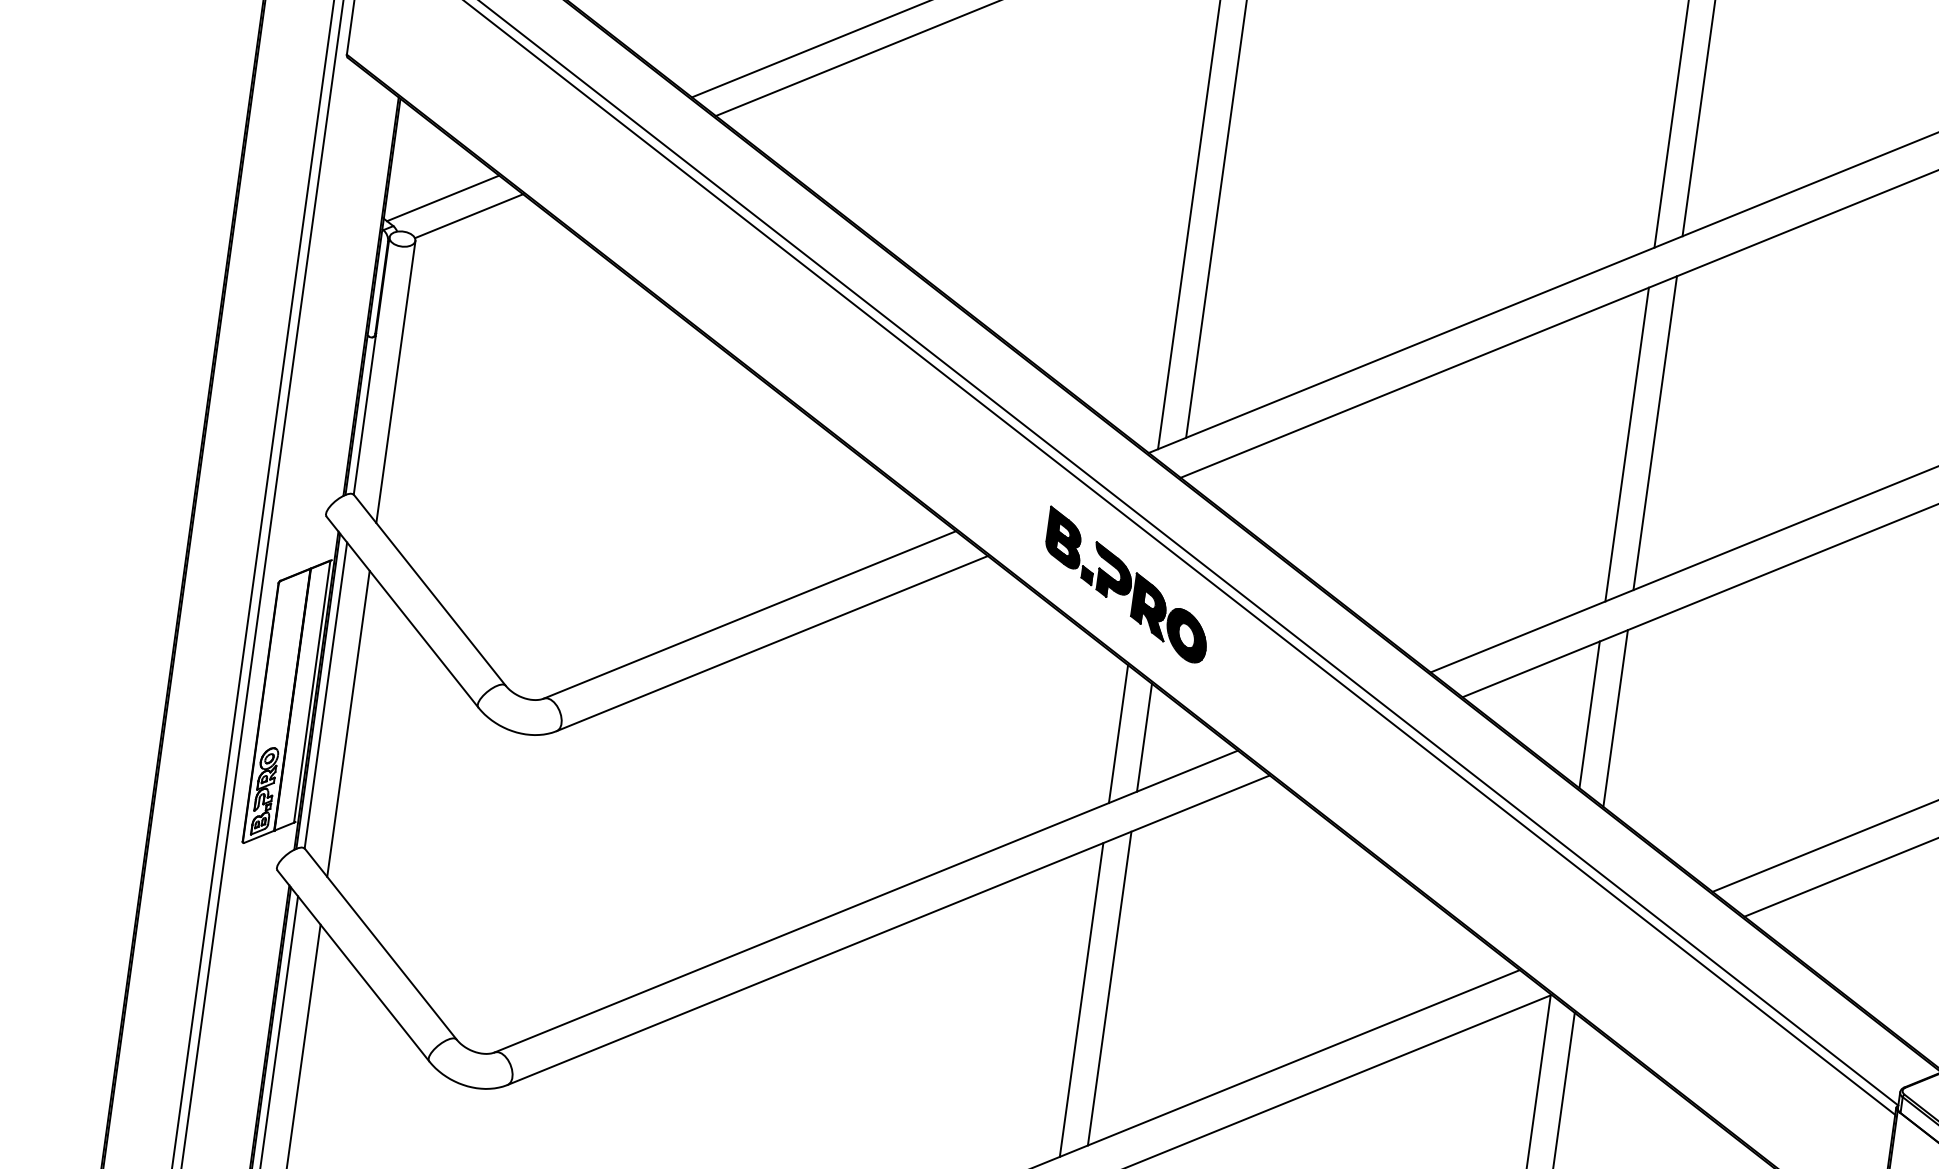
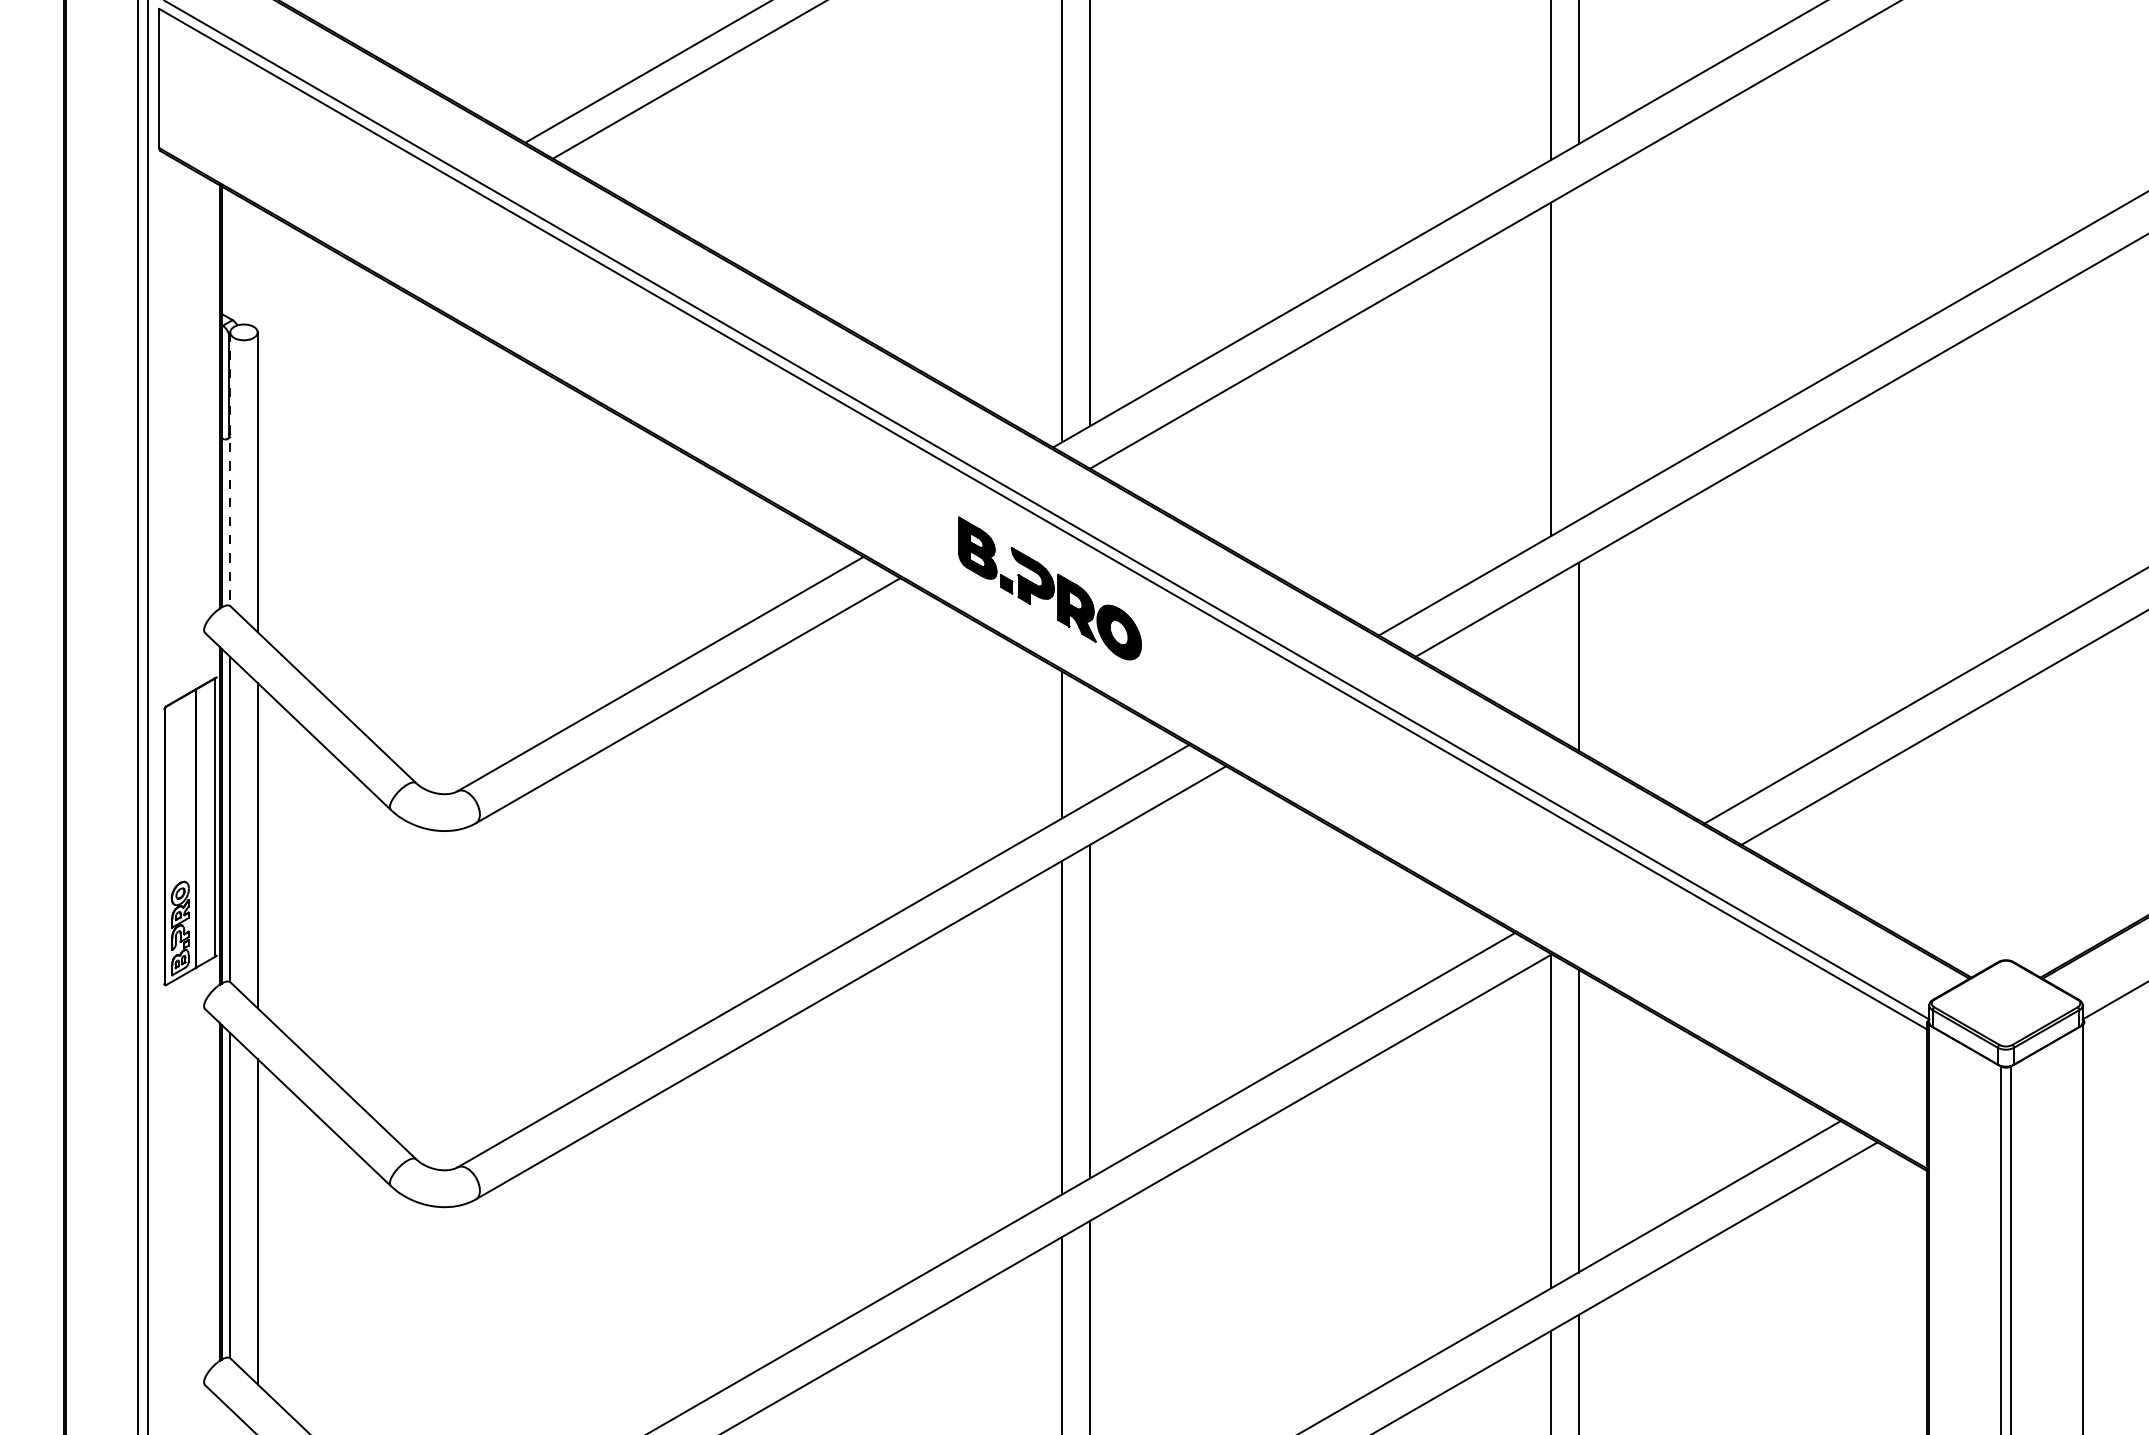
line: (443, 197) -> (280, 283), removed
line: (468, 215) -> (309, 298), removed
line: (371, 366) -> (230, 469), solid -> dashed
line: (1655, 433) -> (1578, 353), removed
line: (1589, 714) -> (1550, 656), removed
line: (1144, 737) -> (1089, 744), removed

